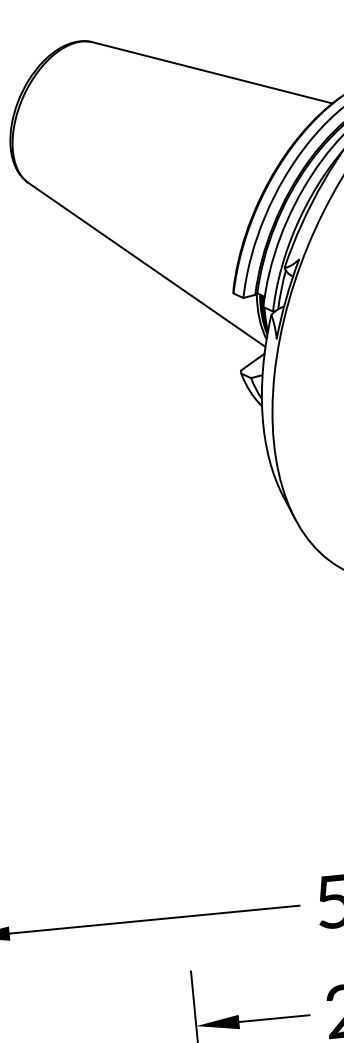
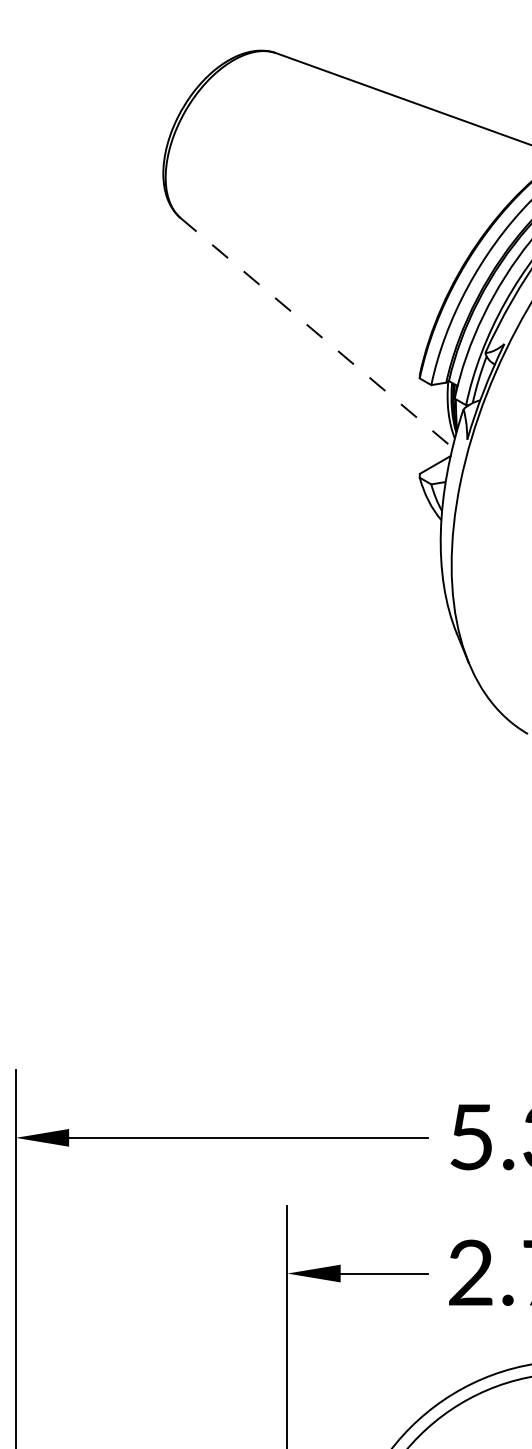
line: (146, 265) -> (316, 333), solid -> dashed

